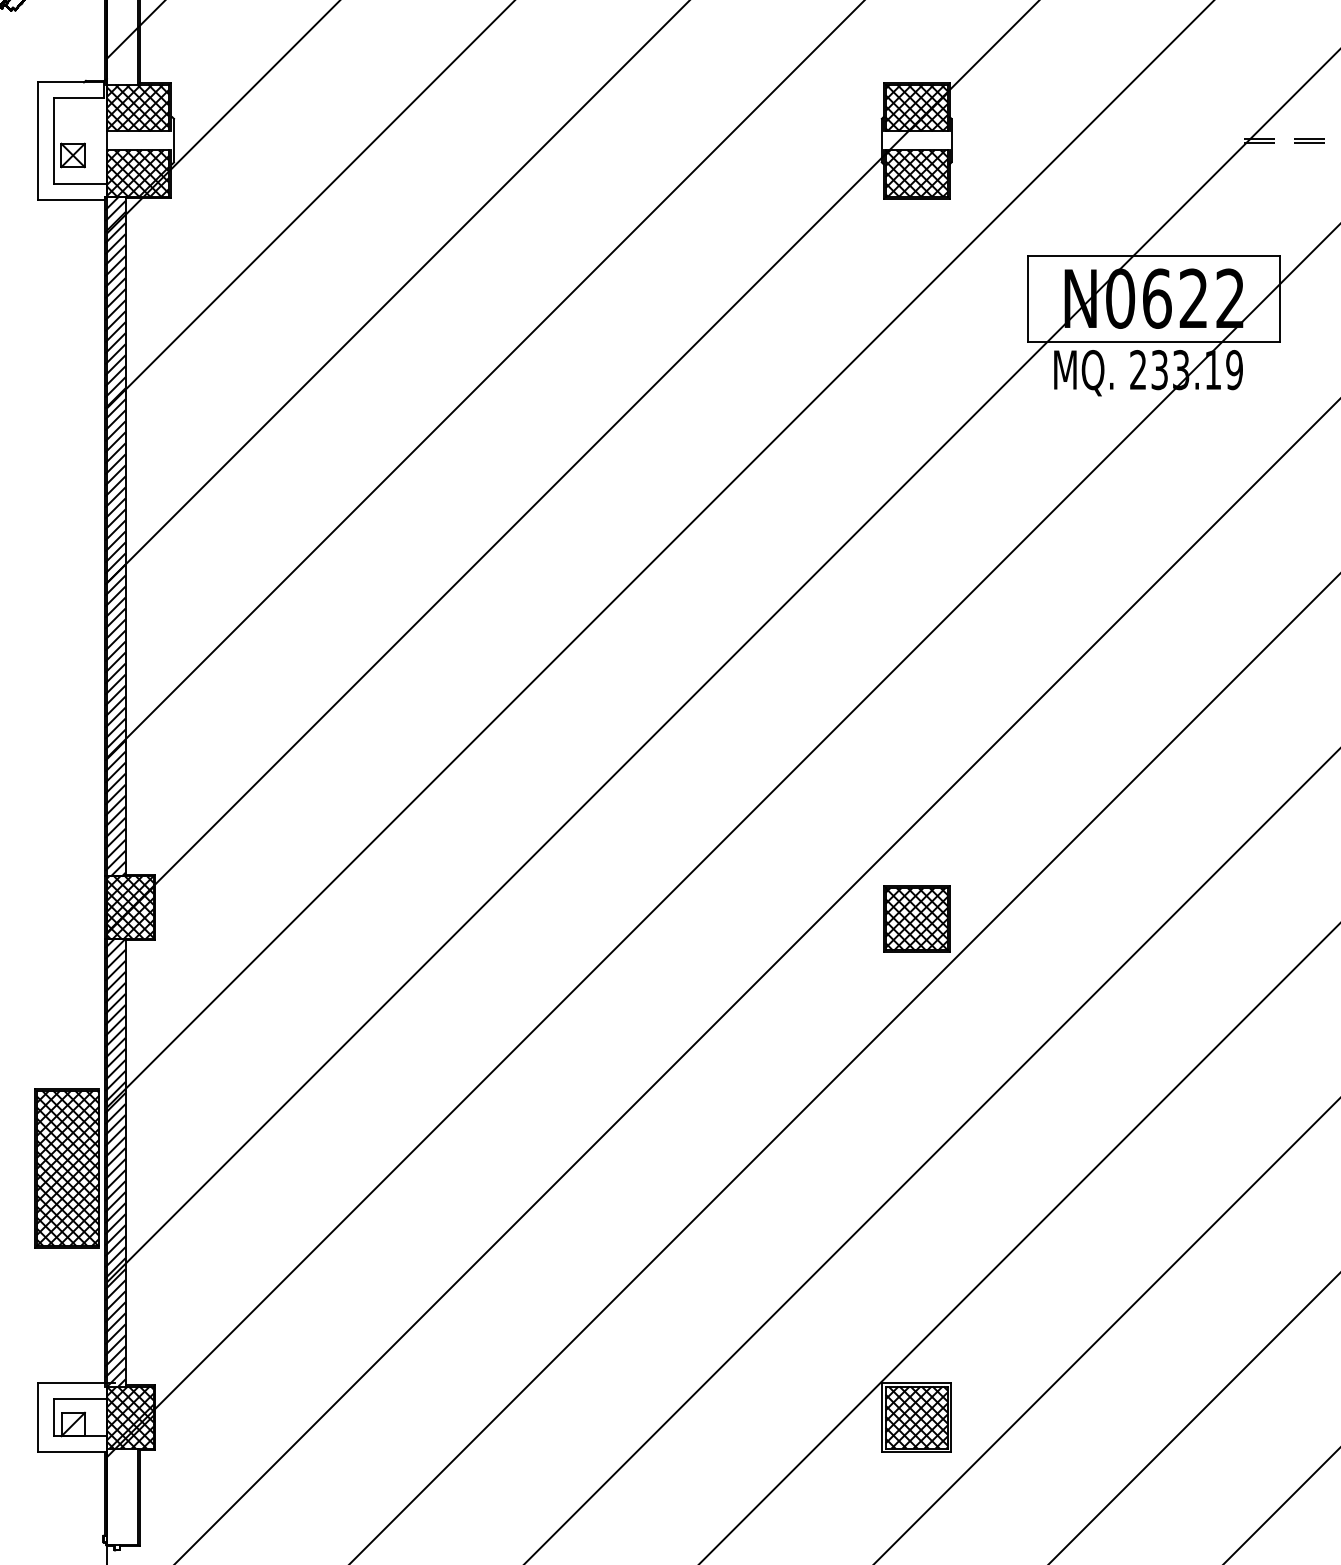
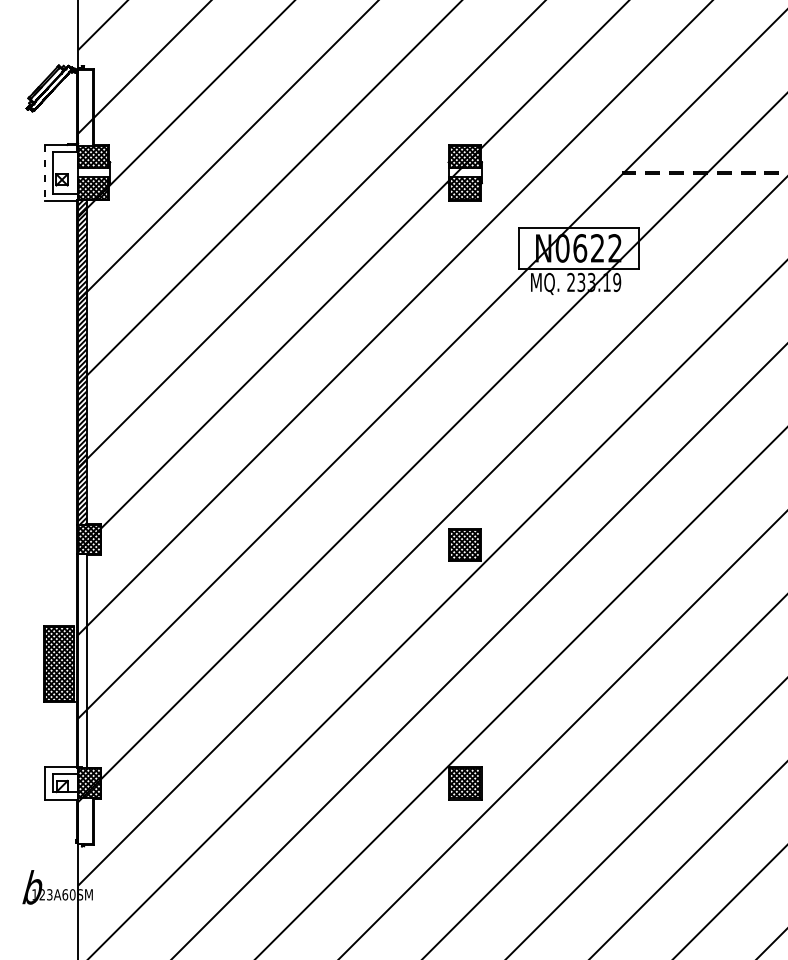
line: (38, 142) -> (45, 173), solid -> dashed
hatch: (115, 1162) -> (82, 661), removed

